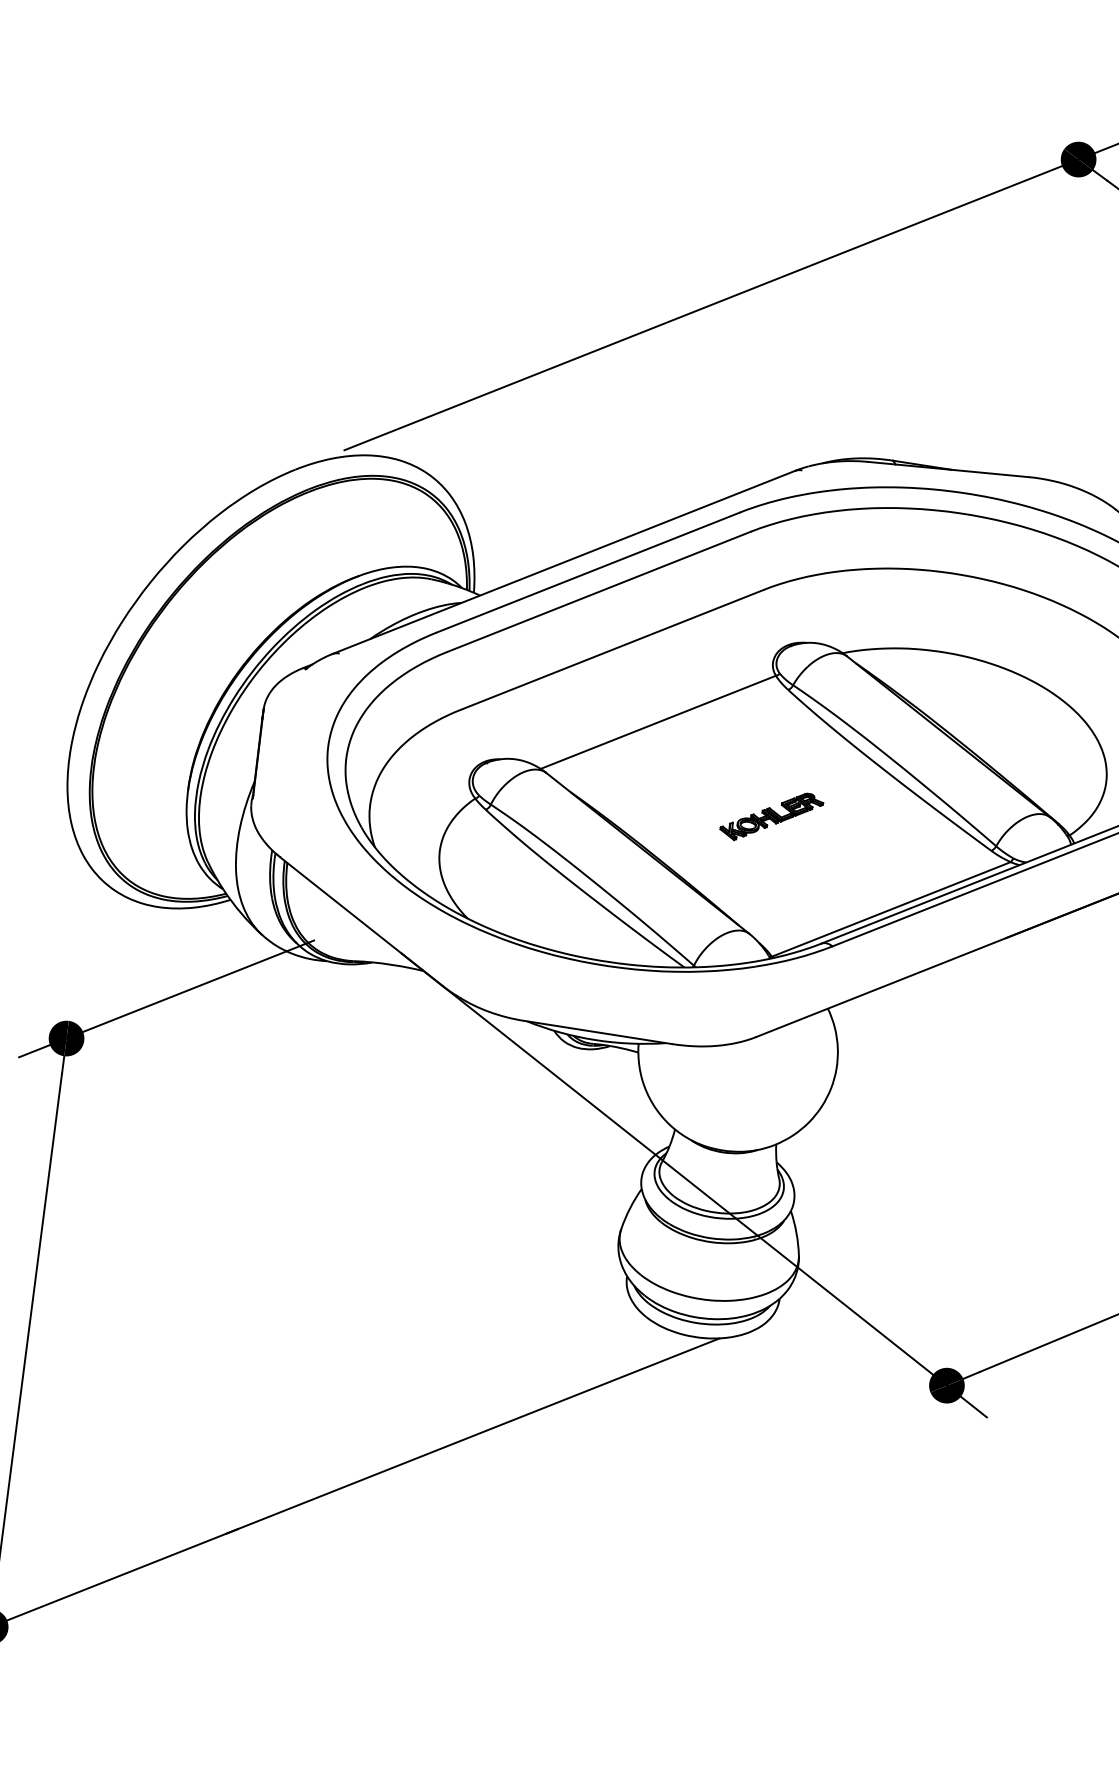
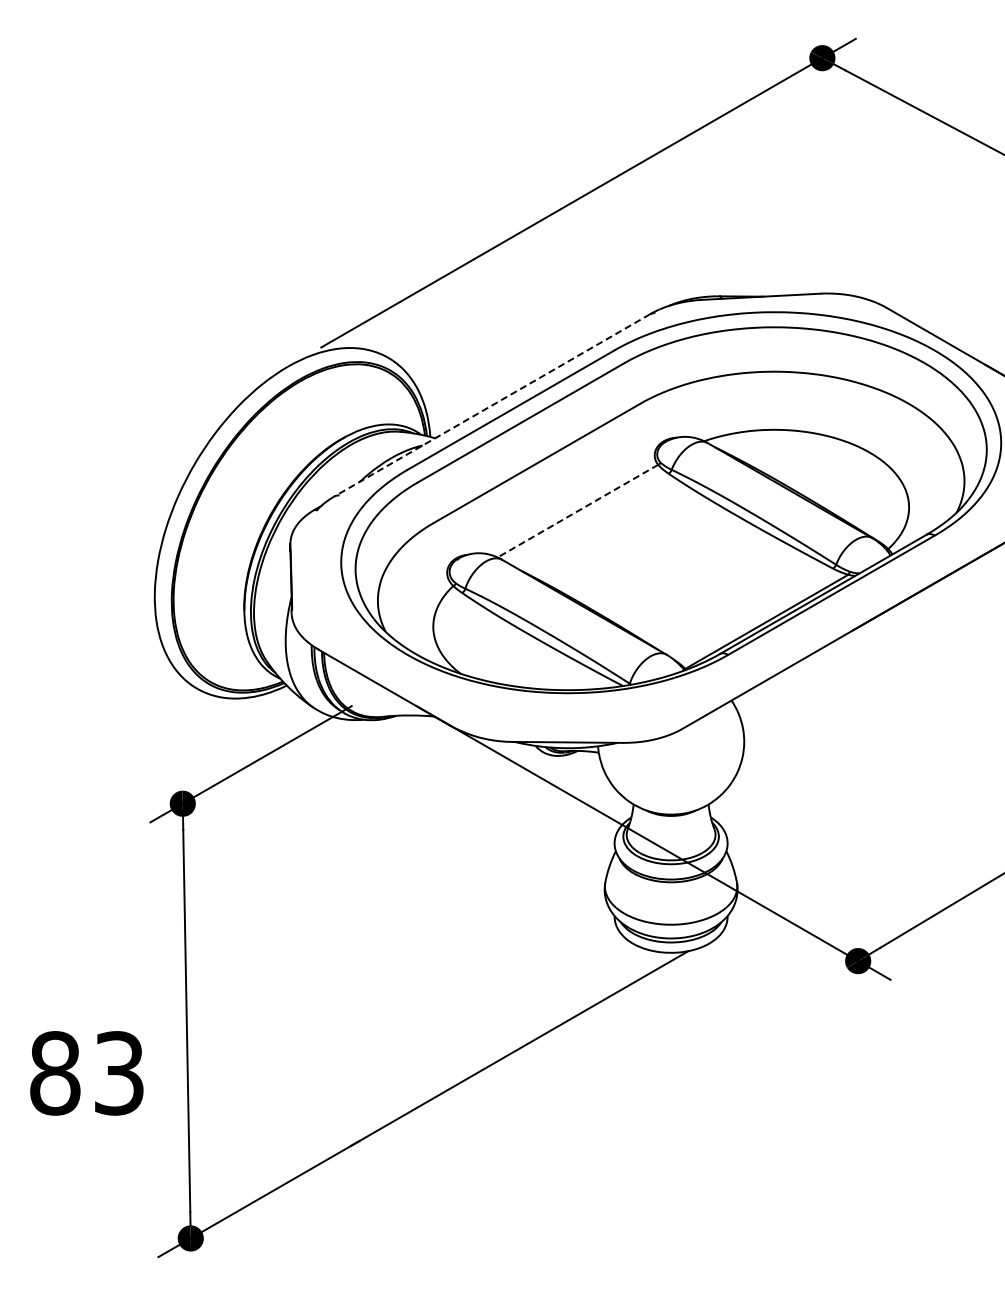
line: (562, 562) -> (491, 405), solid -> dashed
line: (657, 722) -> (577, 511), solid -> dashed
part: (772, 816) -> (670, 567), removed

